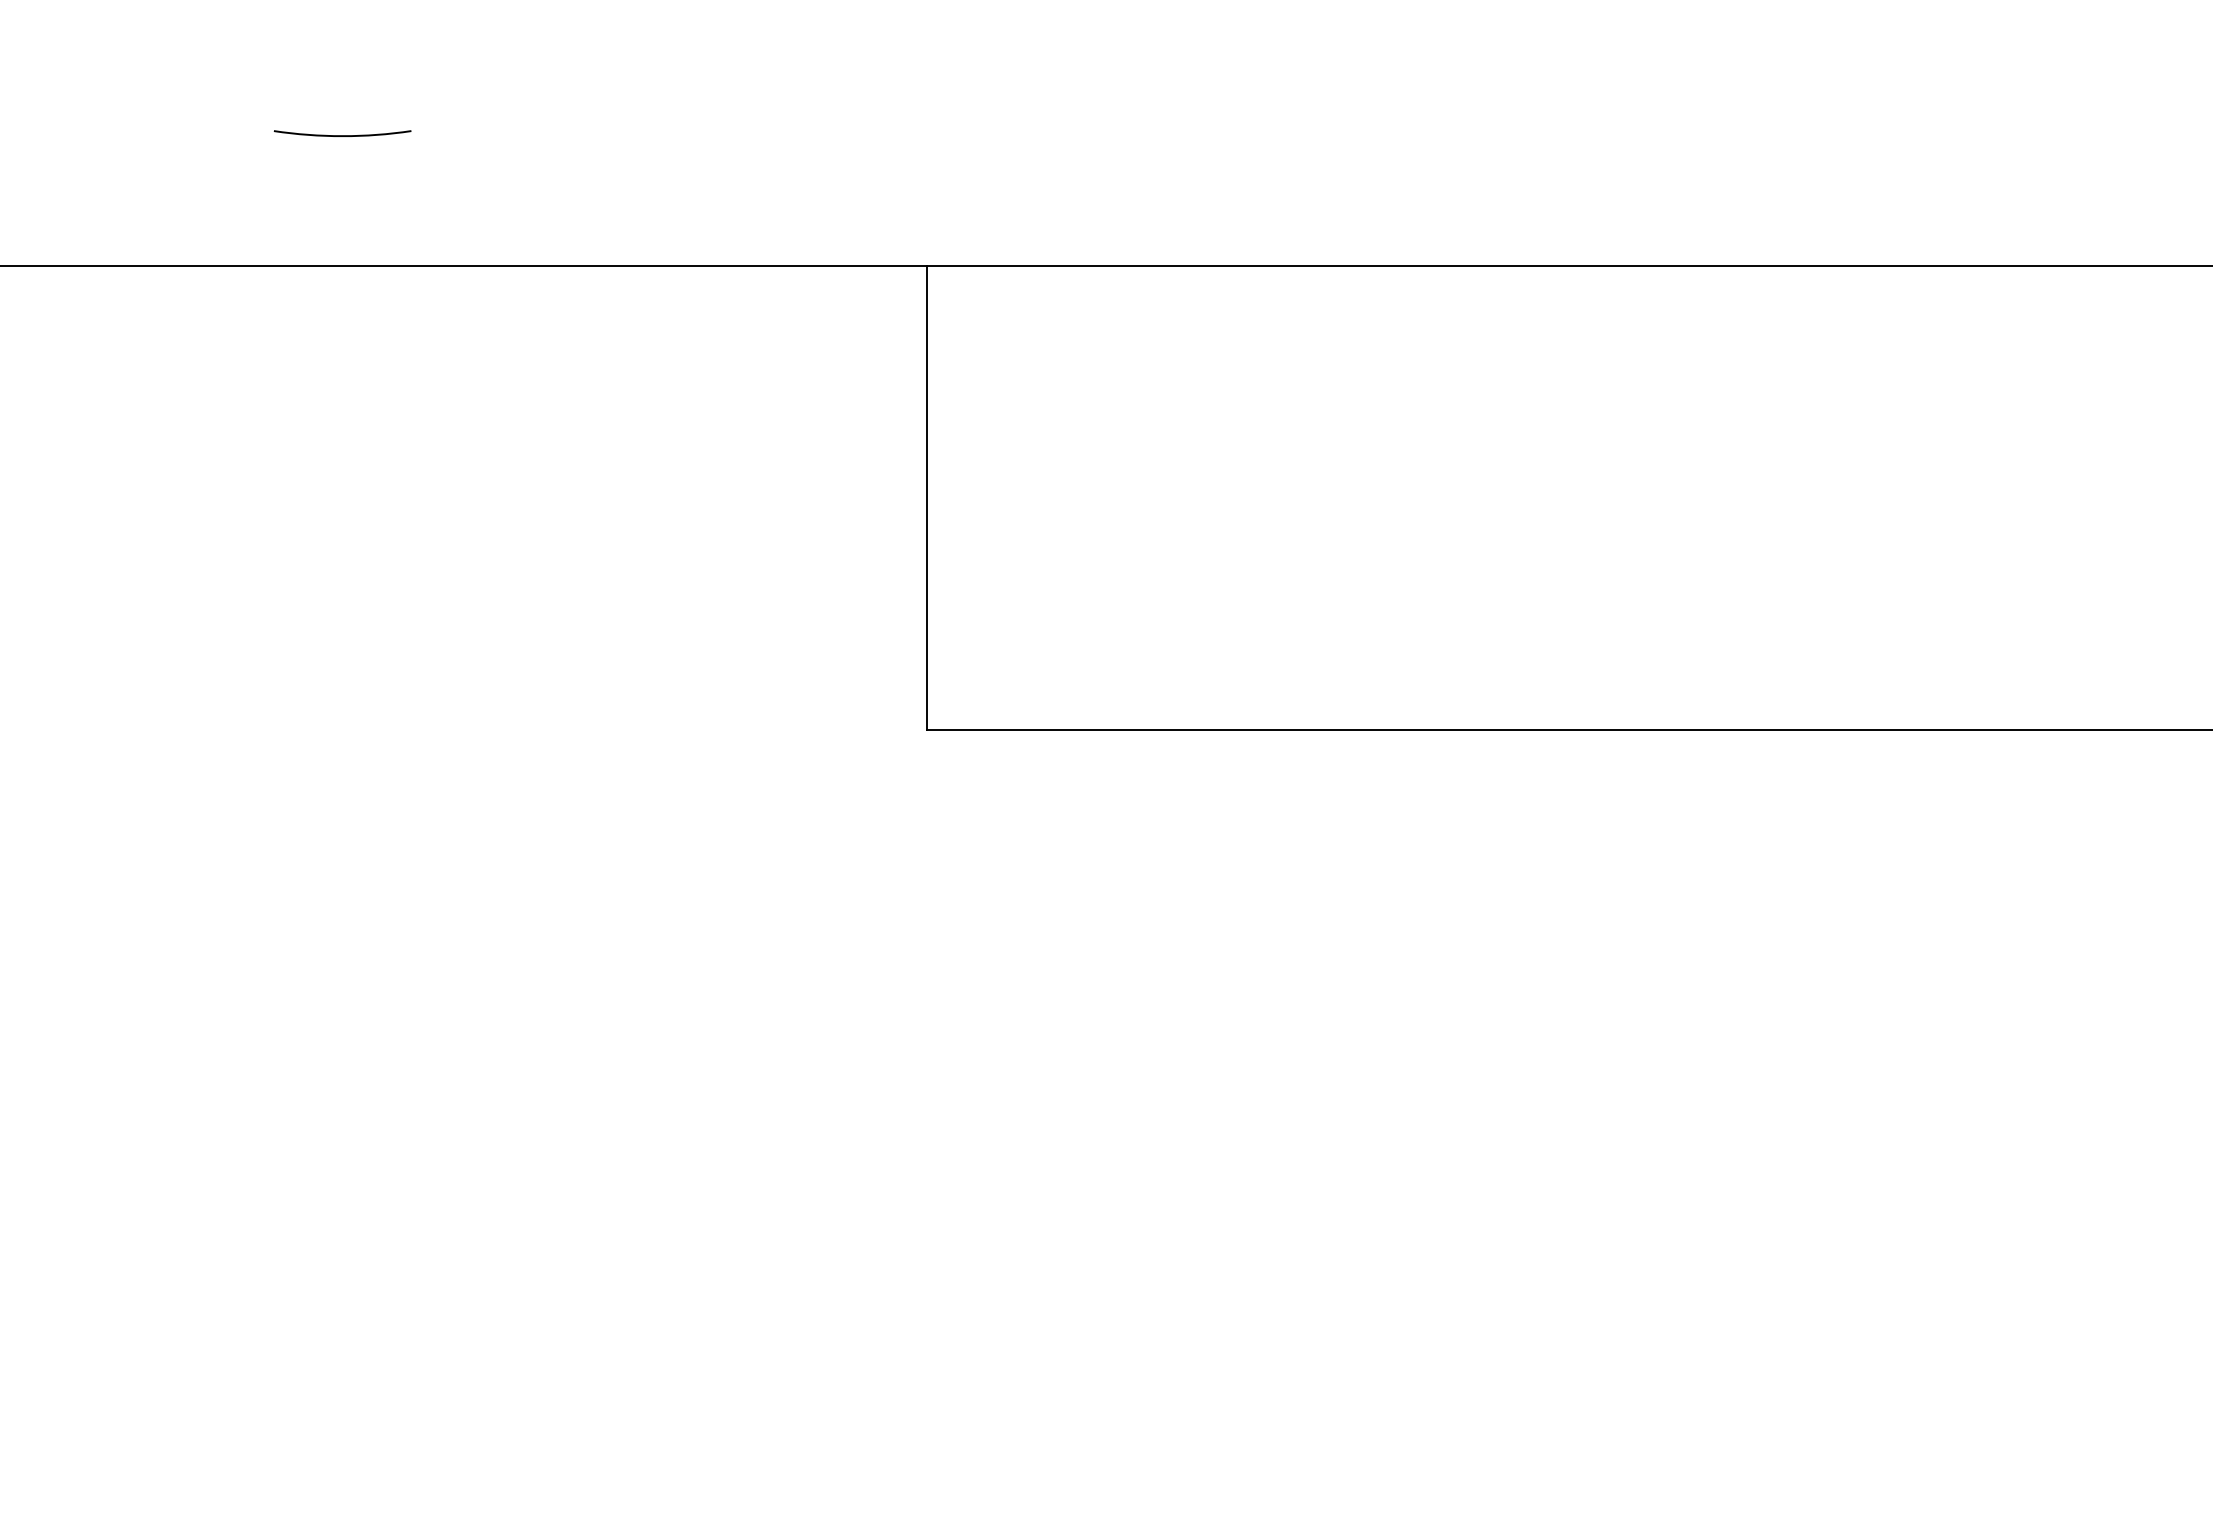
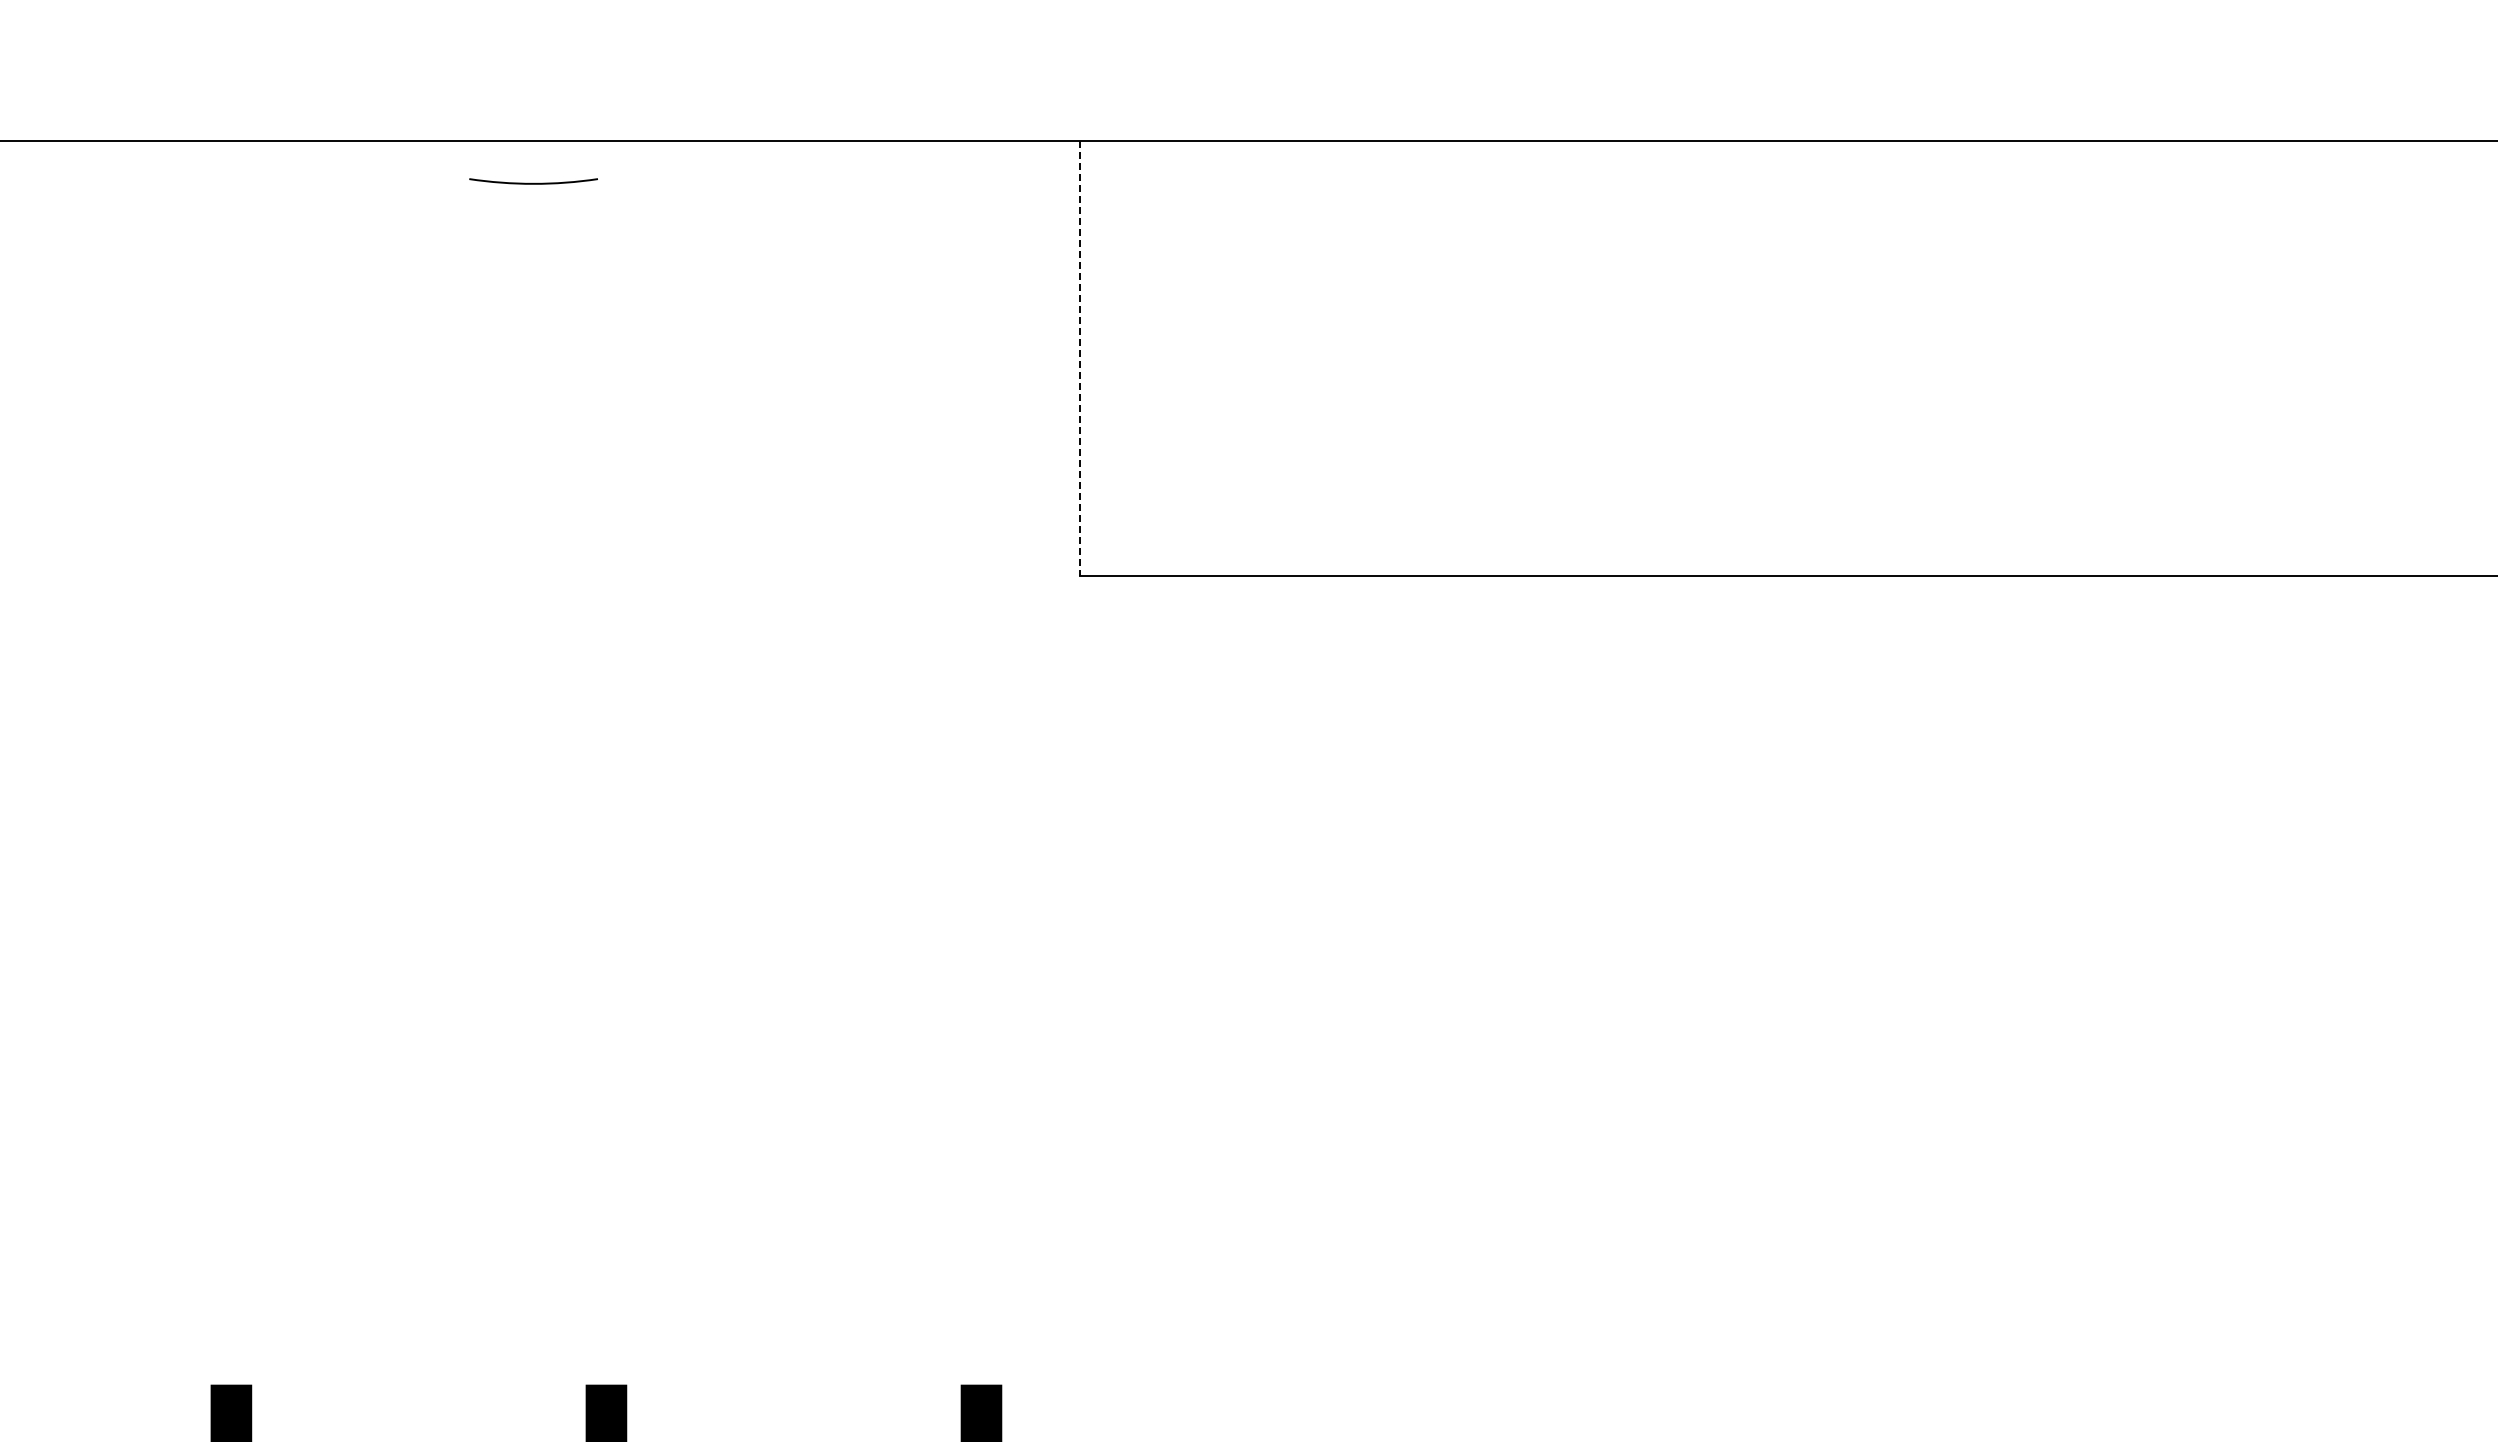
arc: (342, 134) -> (533, 182), moved
line: (926, 498) -> (1080, 359), solid -> dashed

